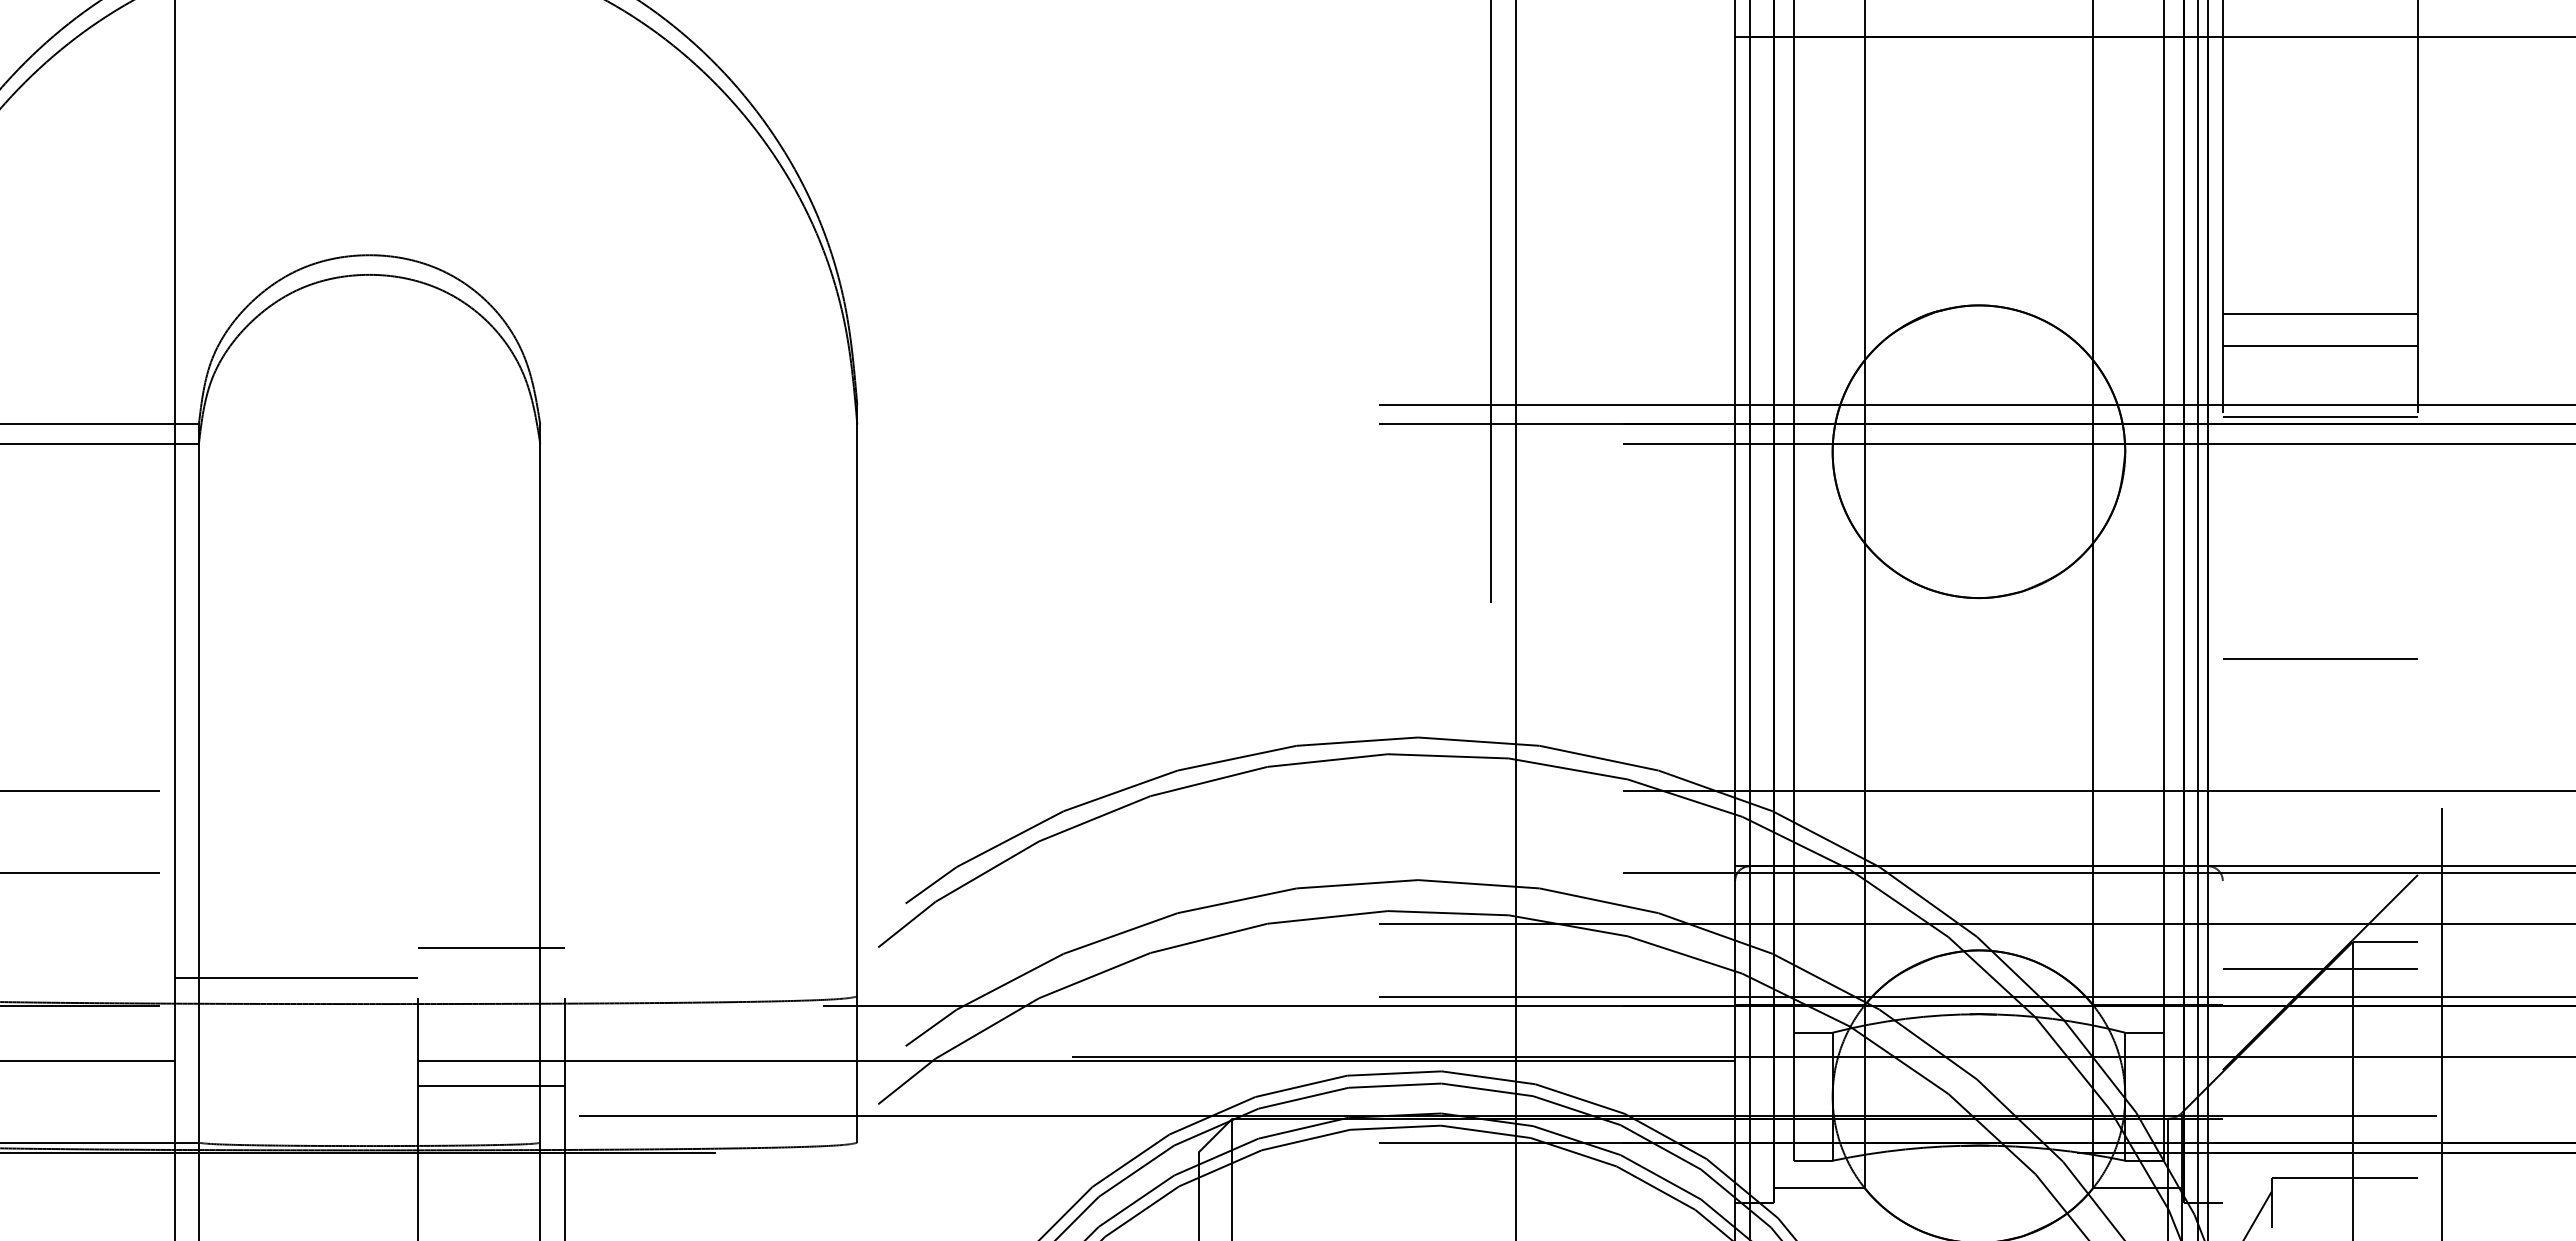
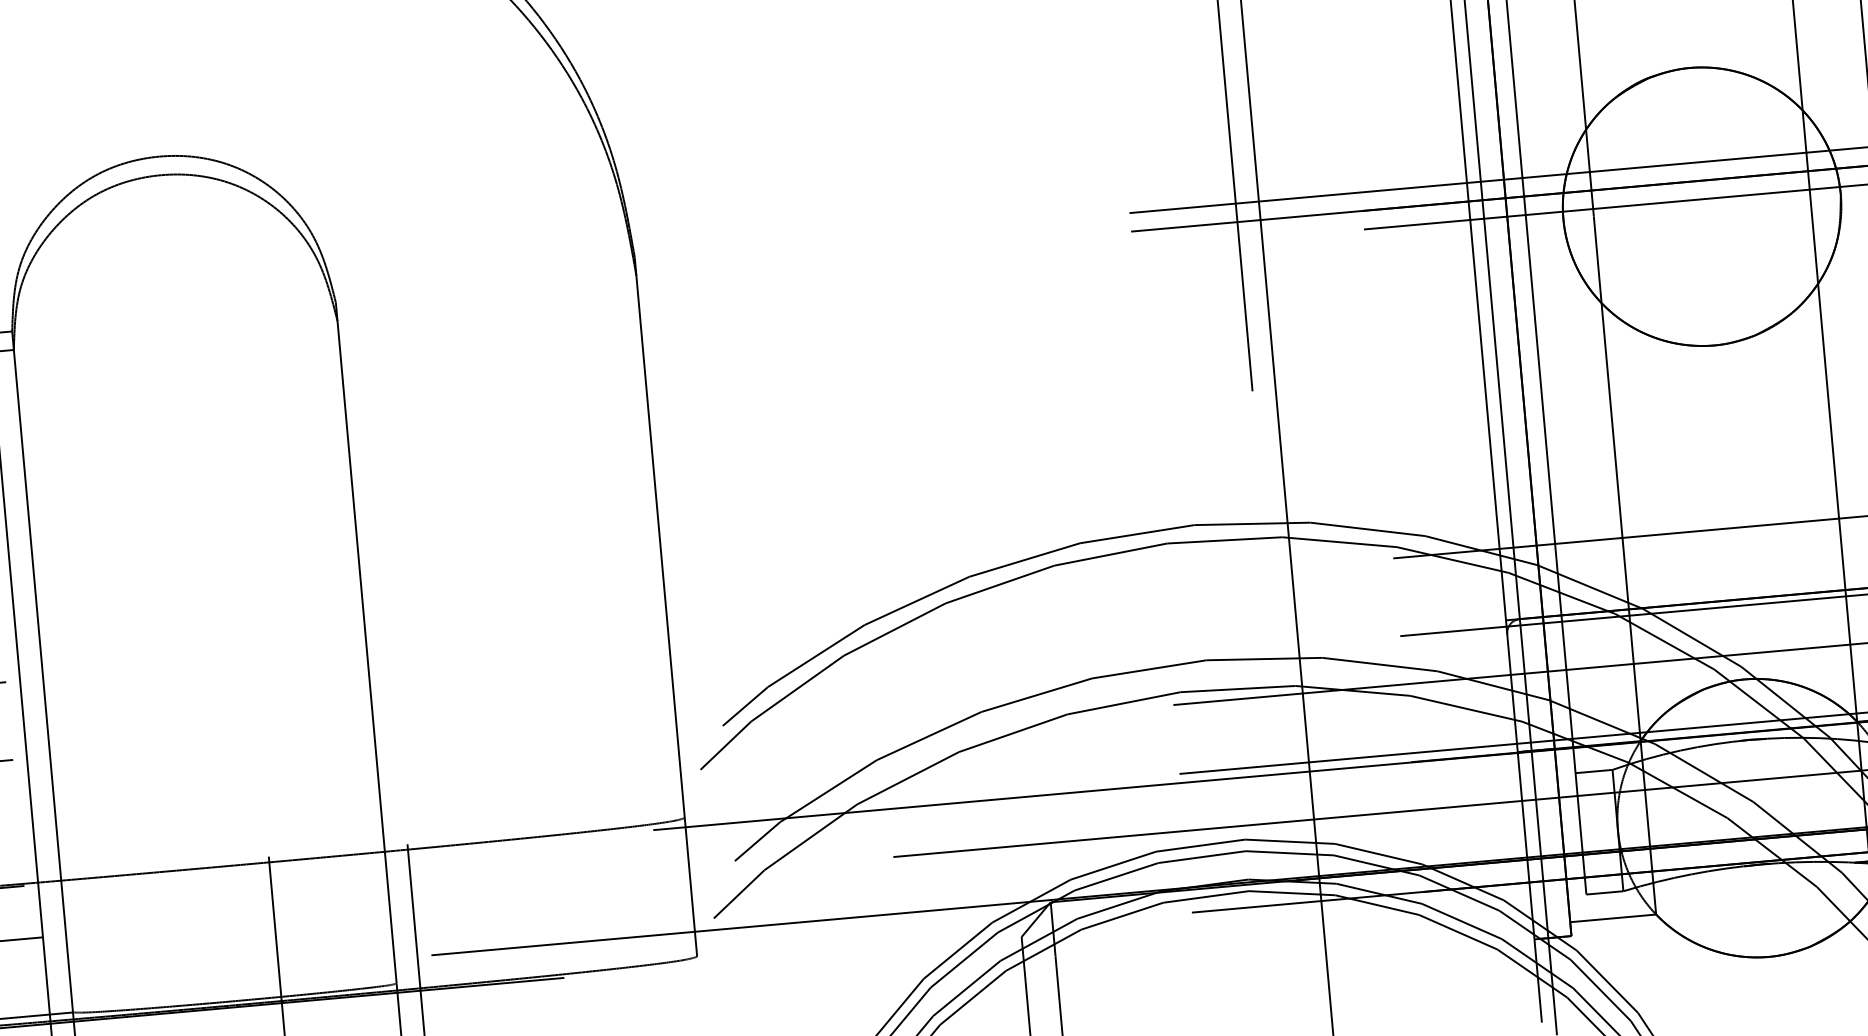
line: (491, 948) -> (333, 803), removed
line: (296, 977) -> (151, 847), removed
line: (1076, 1061) -> (898, 861), removed
line: (491, 1085) -> (345, 933), removed

